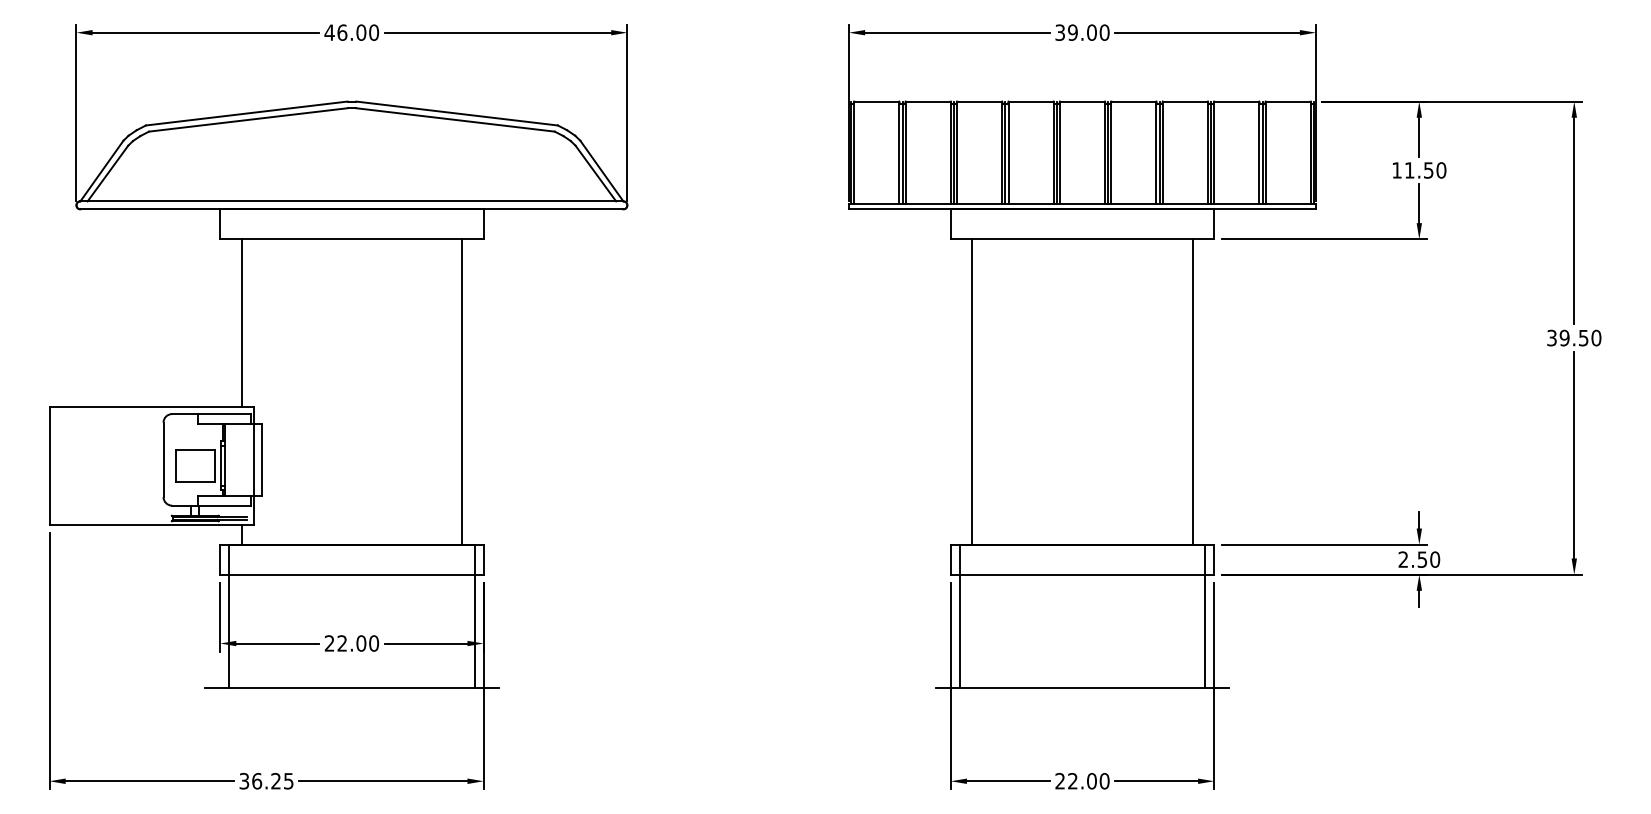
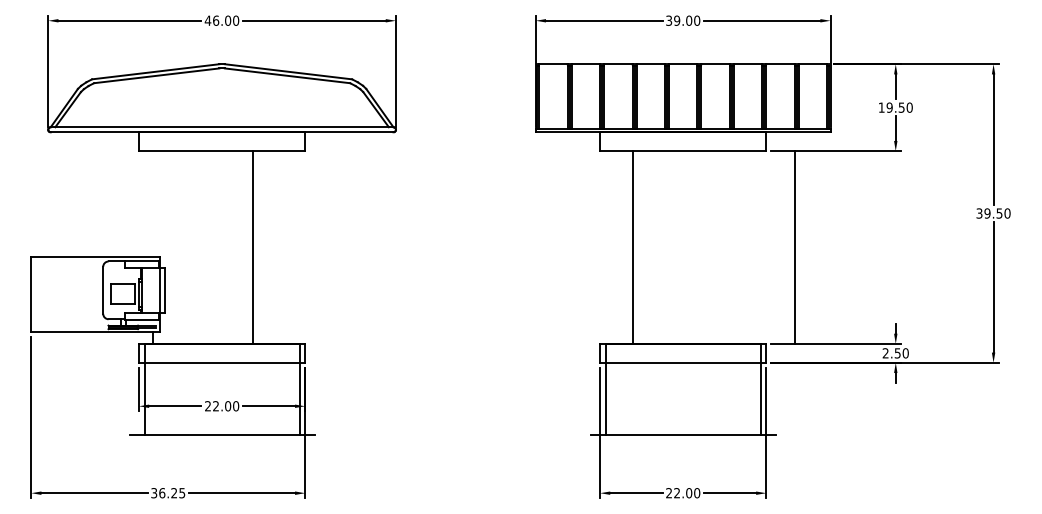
text: (1409, 170) -> (889, 107), 11.50 -> 19.50
line: (241, 323) -> (152, 204), removed
line: (461, 391) -> (252, 247), moved
line: (972, 391) -> (632, 247), moved
line: (1192, 391) -> (794, 247), moved

